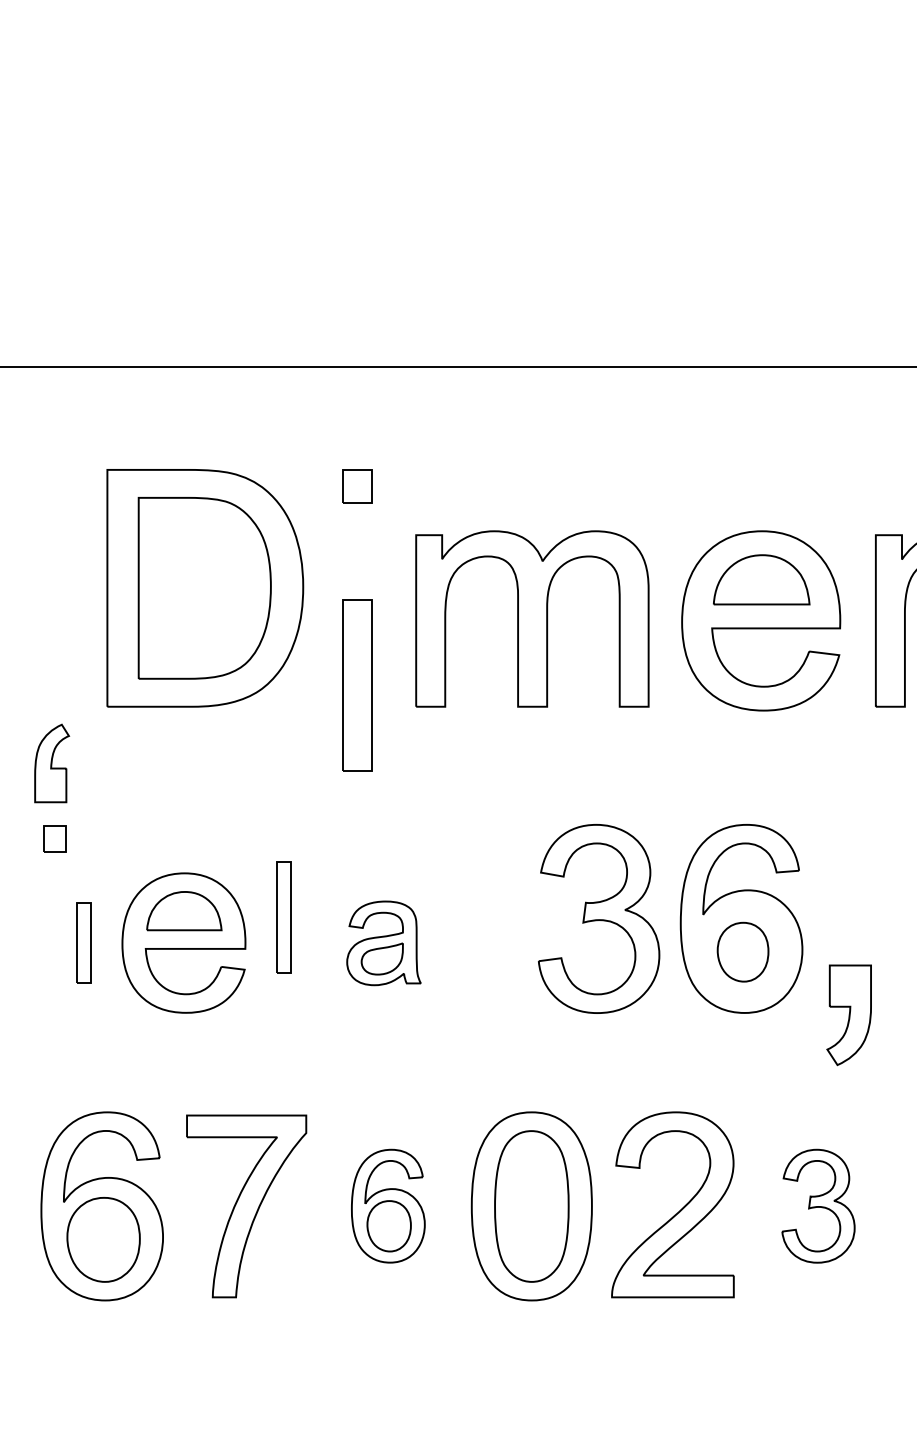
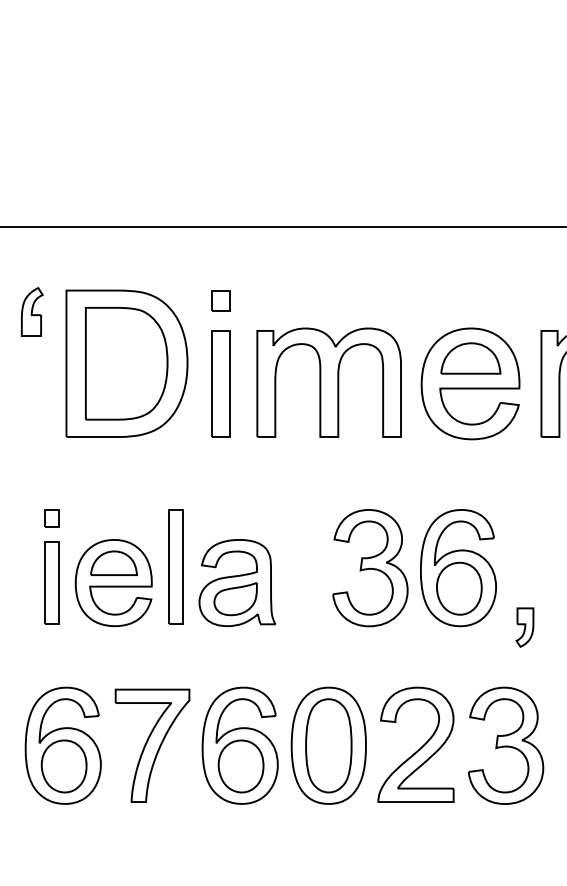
part: (356, 684) -> (220, 383), moved
part: (52, 762) -> (32, 311), moved
part: (54, 838) -> (51, 518), moved
part: (283, 916) -> (175, 566), size x1.67
part: (83, 942) -> (51, 582), size x1.67
part: (384, 943) -> (237, 583), size x1.67
part: (743, 951) -> (459, 588), size x1.43
part: (848, 1015) -> (524, 627), size x0.62
part: (387, 1205) -> (239, 745), size x1.67
part: (817, 1205) -> (505, 745), size x1.67

